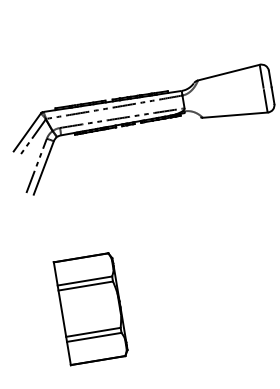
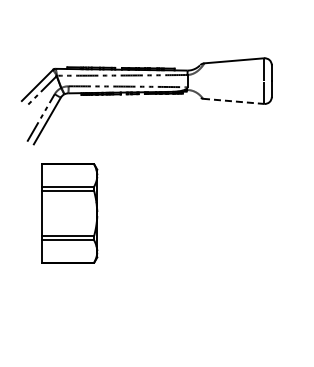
line: (235, 115) -> (233, 101), solid -> dashed
part: (90, 308) -> (69, 213), moved

